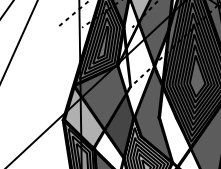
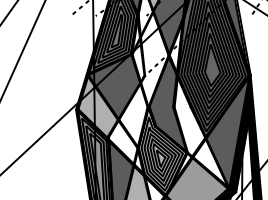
fill: (119, 125) -> (133, 115), removed

